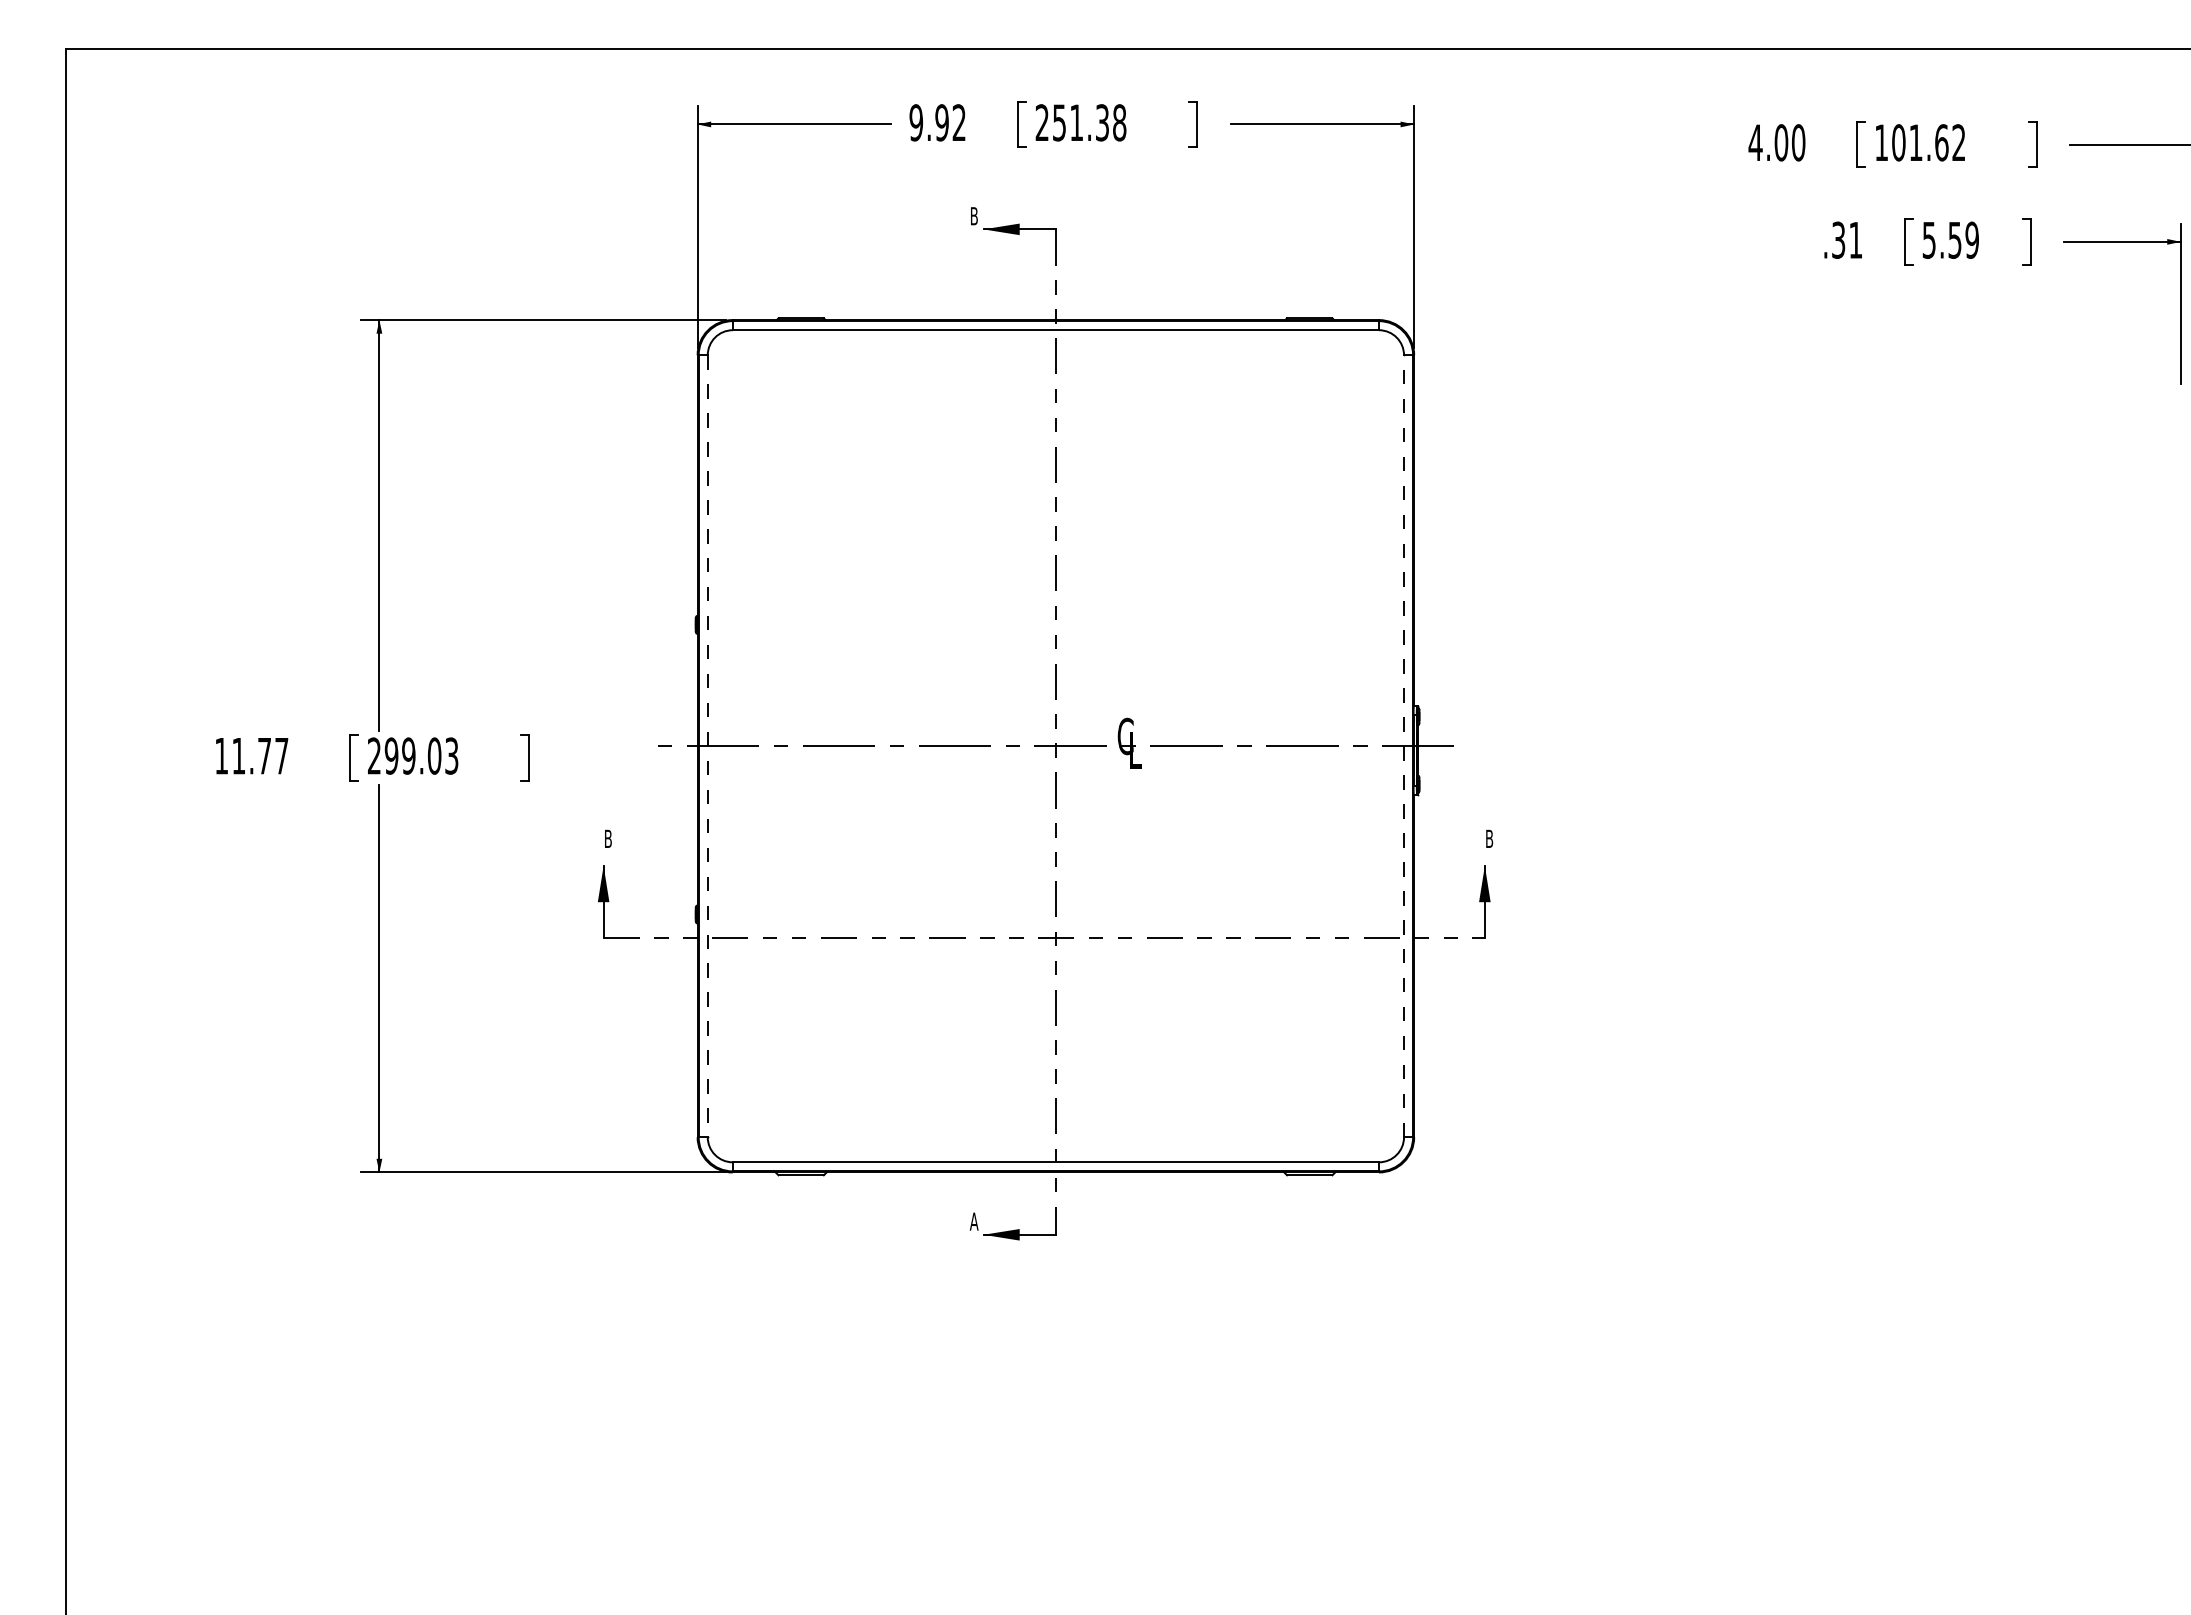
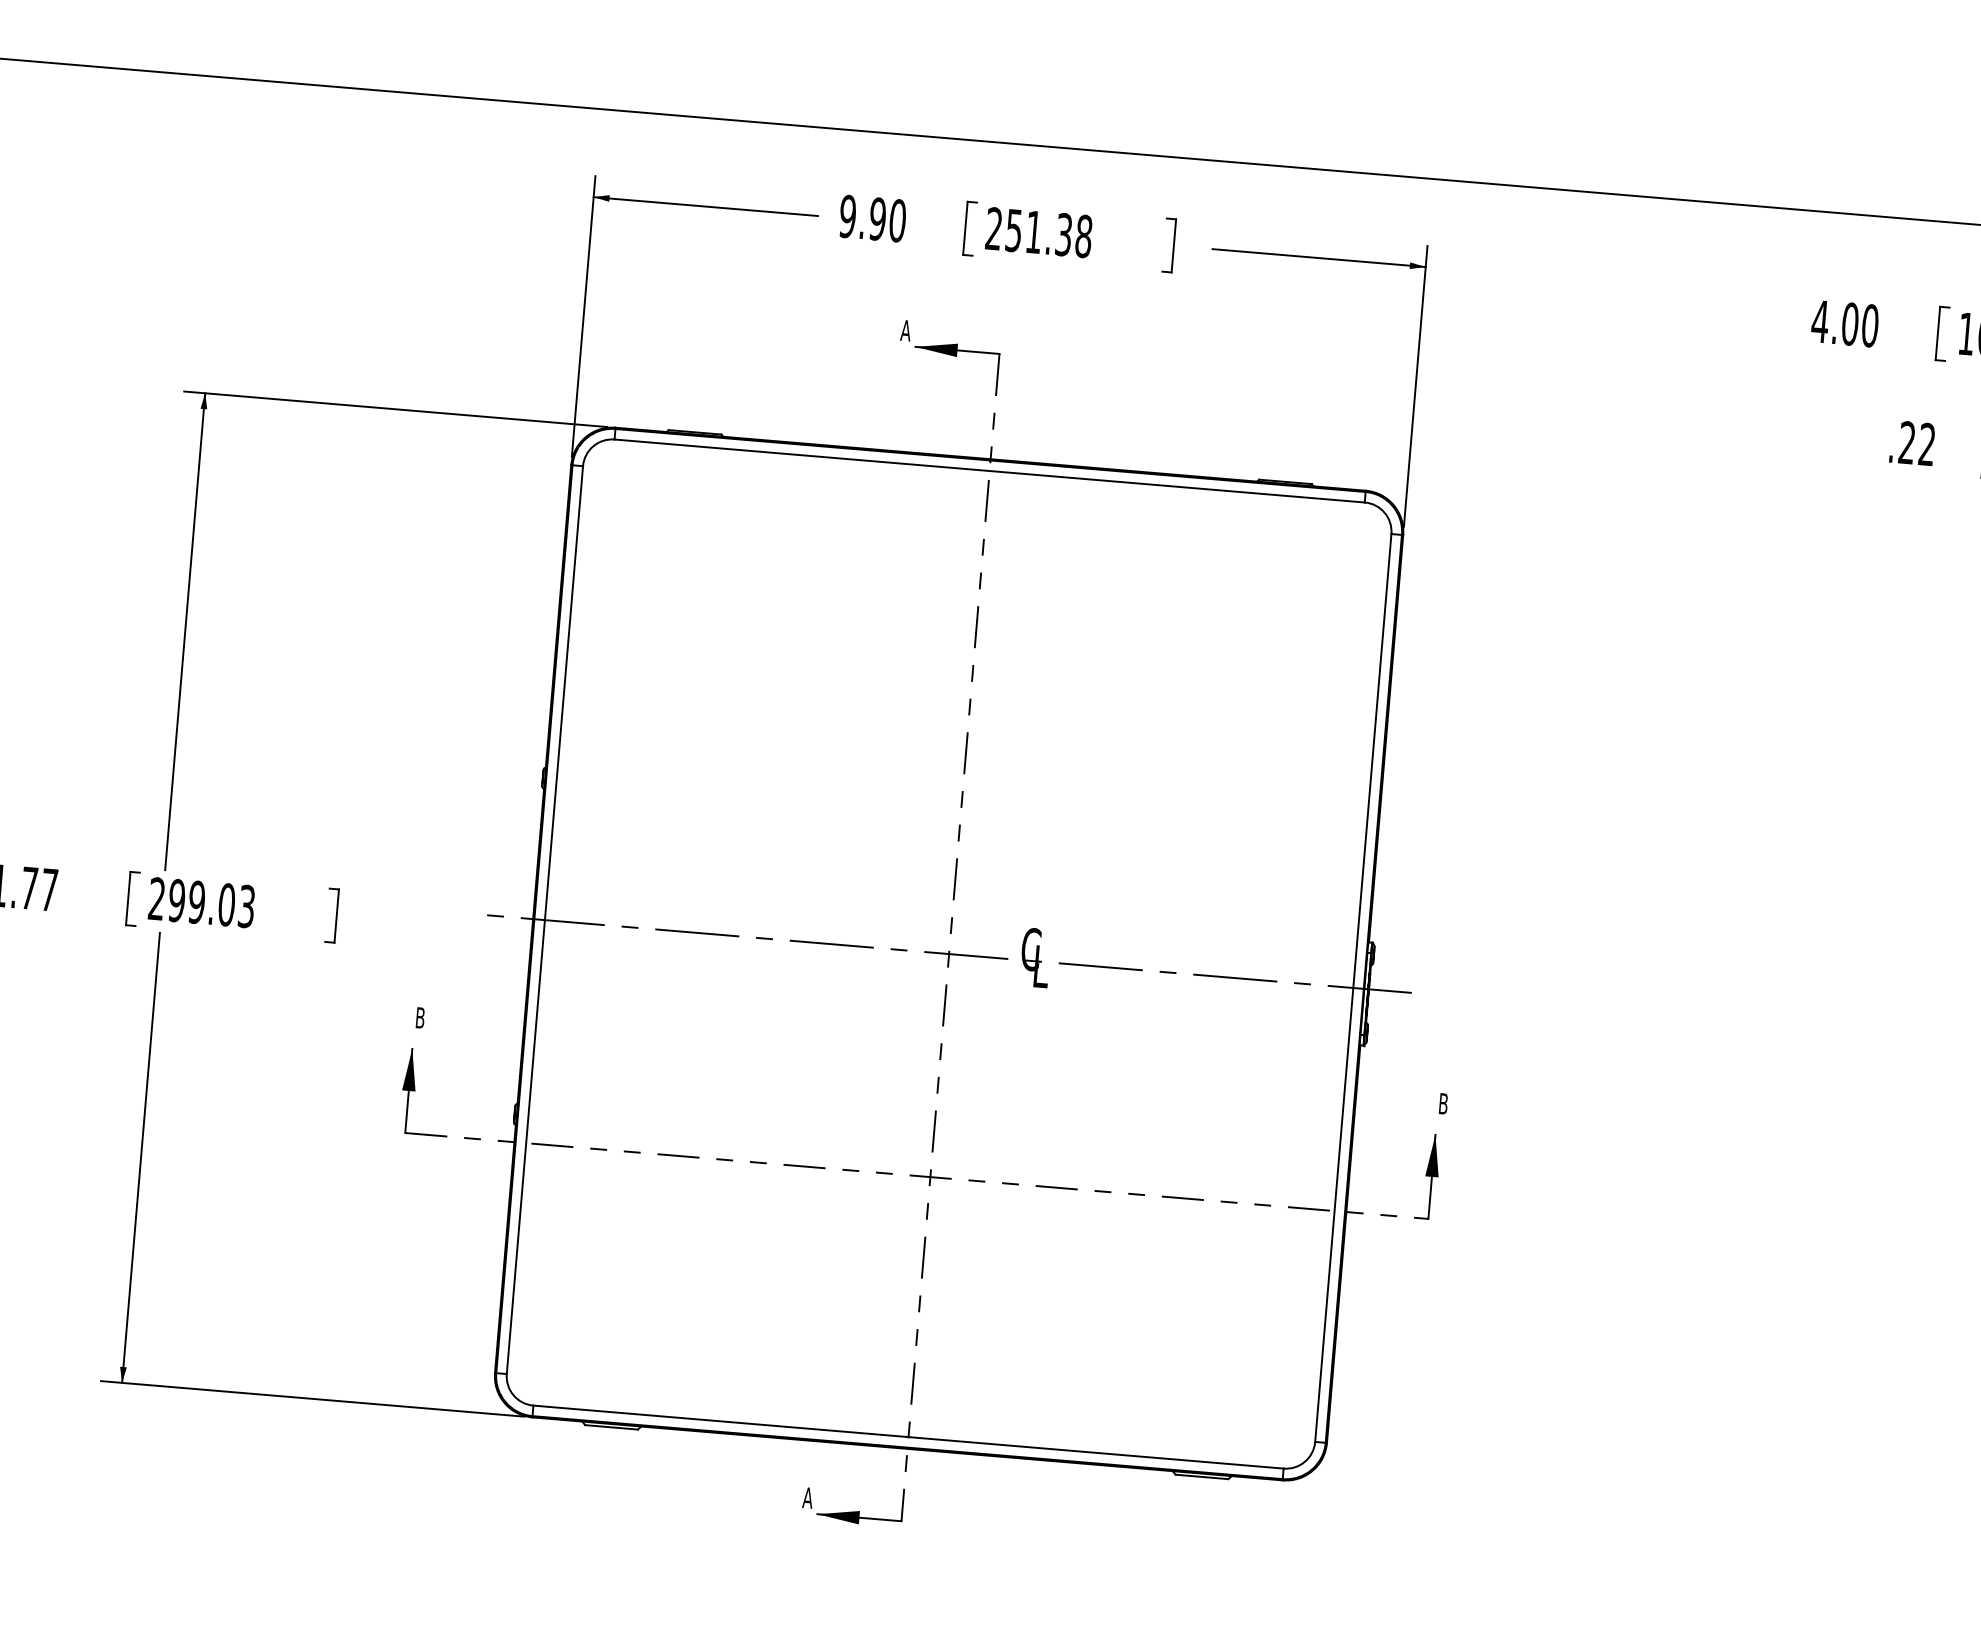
text: (959, 122) -> (898, 220), 9.92 -> 9.90
text: (973, 216) -> (905, 330), B -> A
text: (1846, 239) -> (1916, 442), .31 -> .22
line: (707, 746) -> (544, 920), dashed -> solid
line: (1404, 746) -> (1353, 988), dashed -> solid

